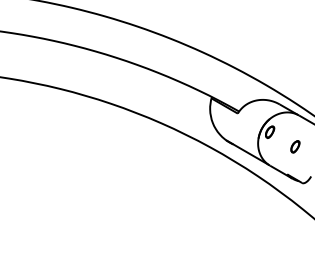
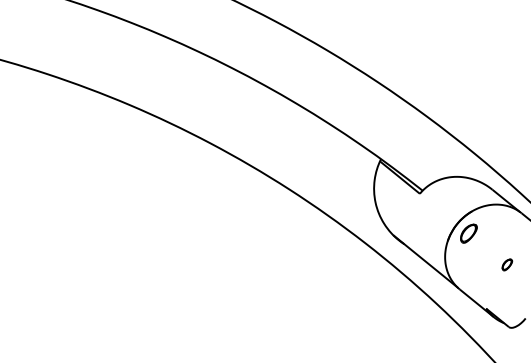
part: (295, 146) -> (507, 264), size x0.6

